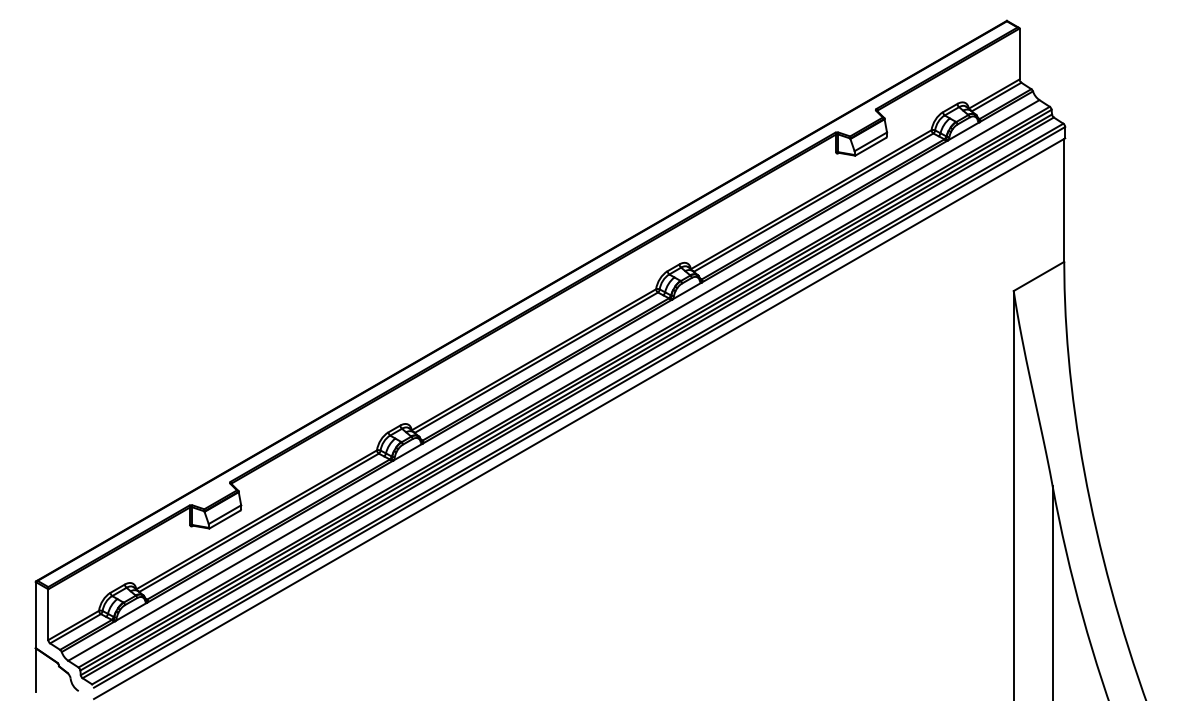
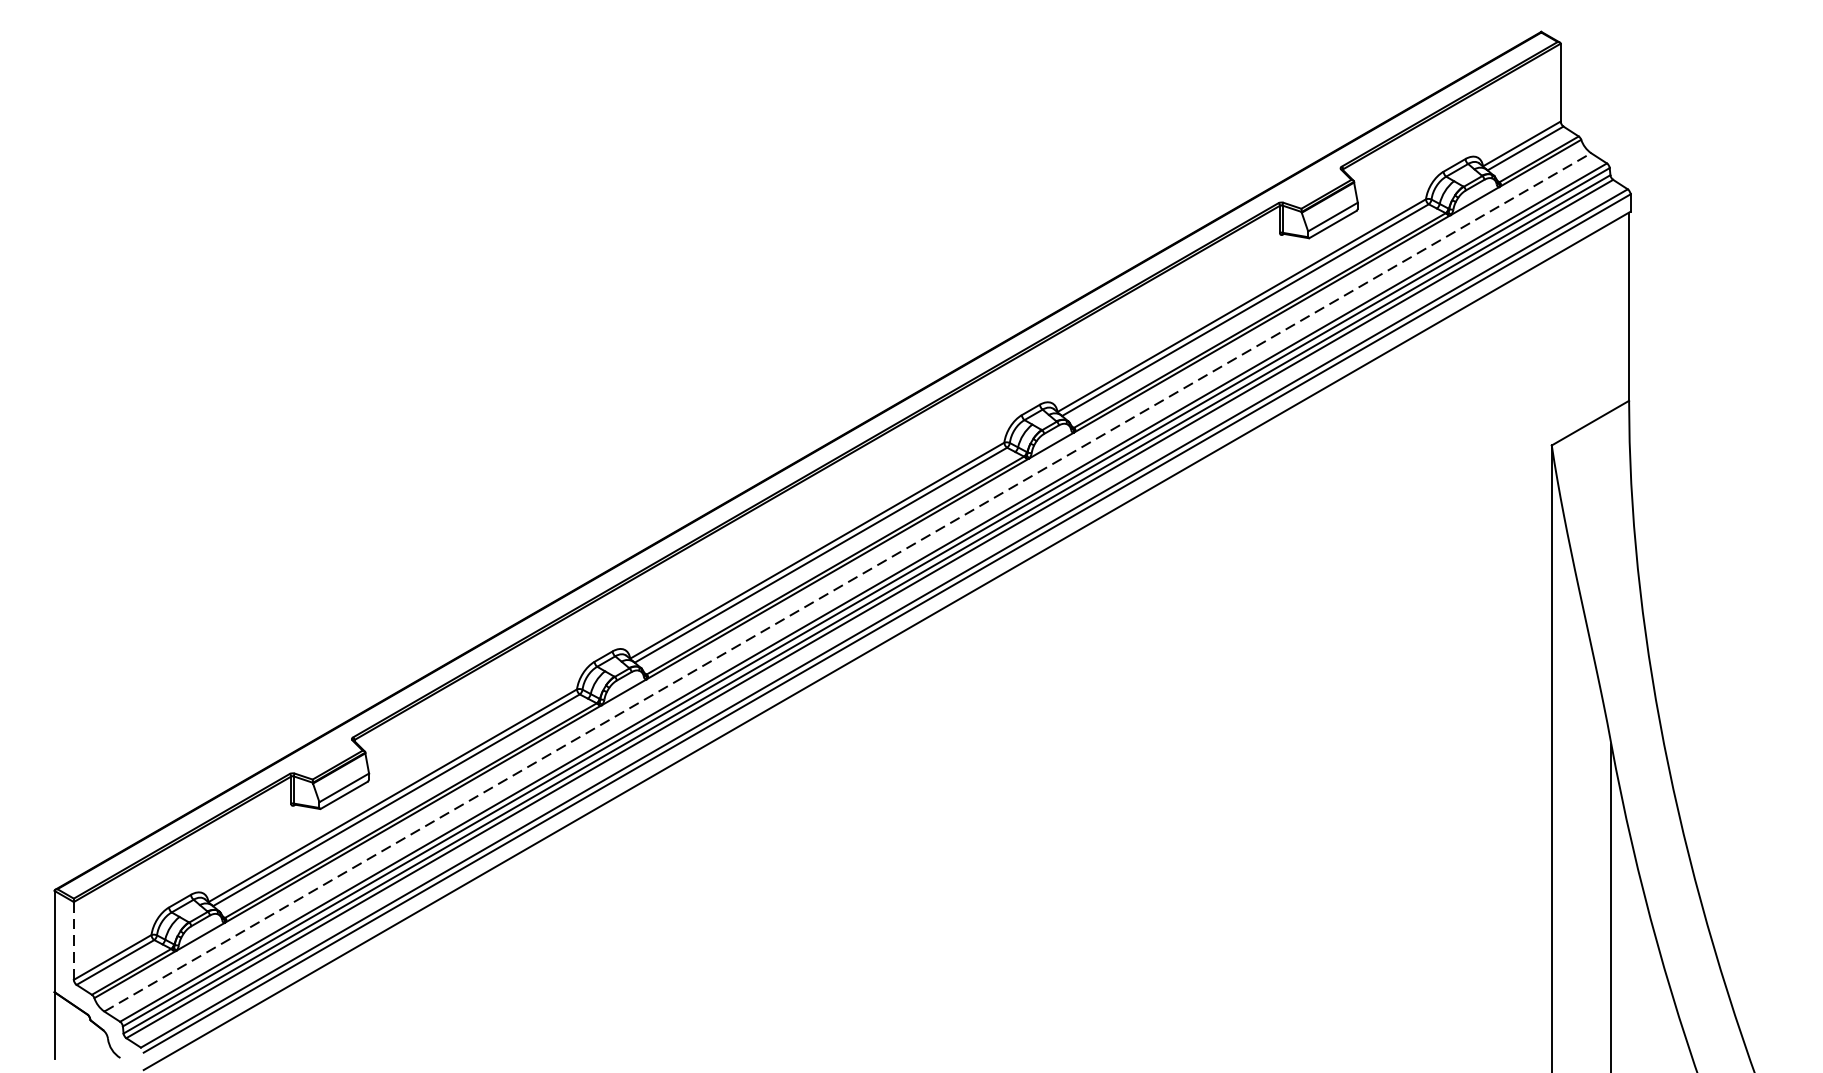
line: (553, 380) -> (847, 582), solid -> dashed
line: (48, 614) -> (74, 940), solid -> dashed

